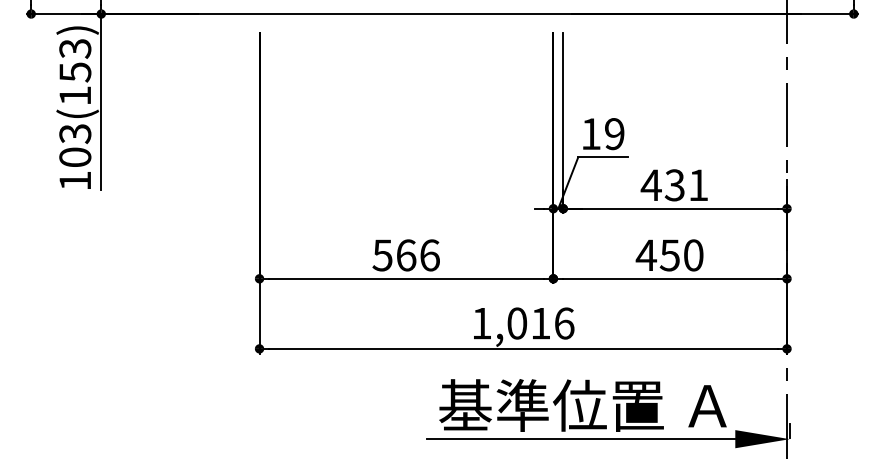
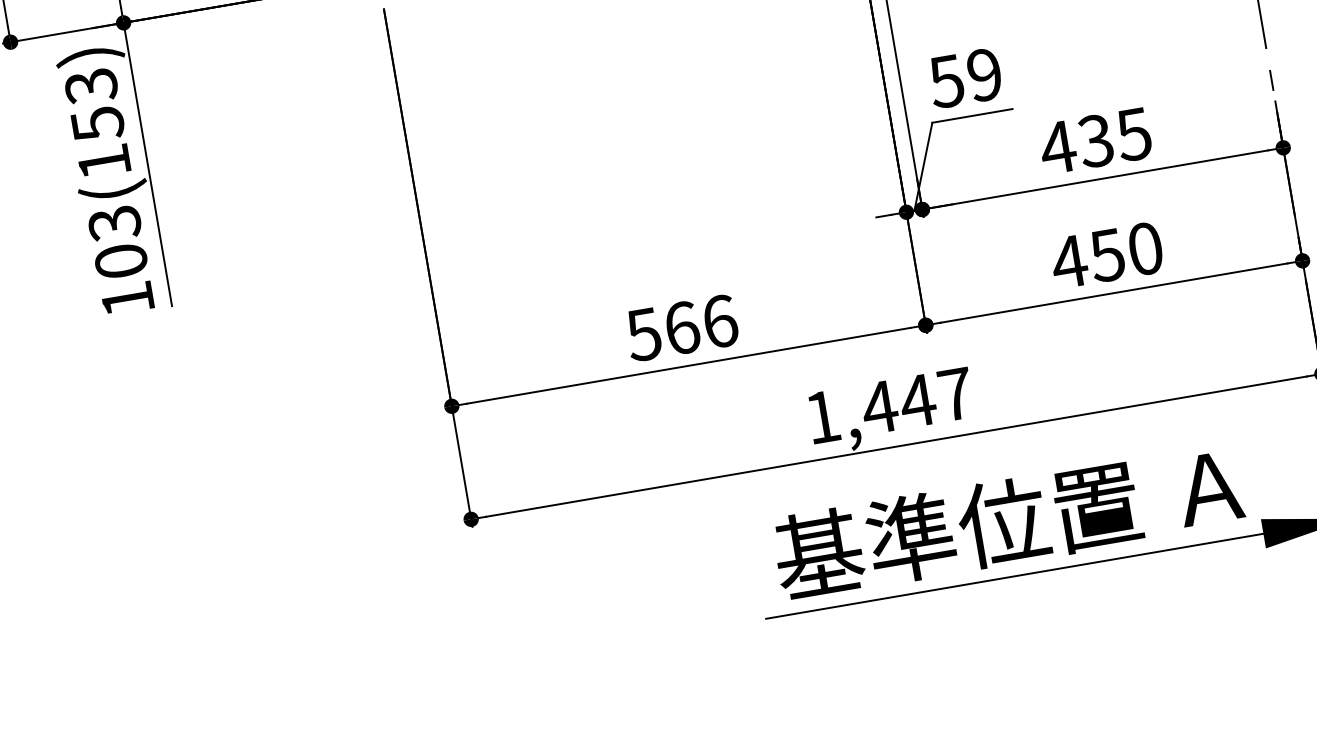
text: (590, 134) -> (945, 82), 19 -> 59
text: (698, 185) -> (1134, 134), 431 -> 435
text: (540, 323) -> (917, 400), 1,016 -> 1,447

